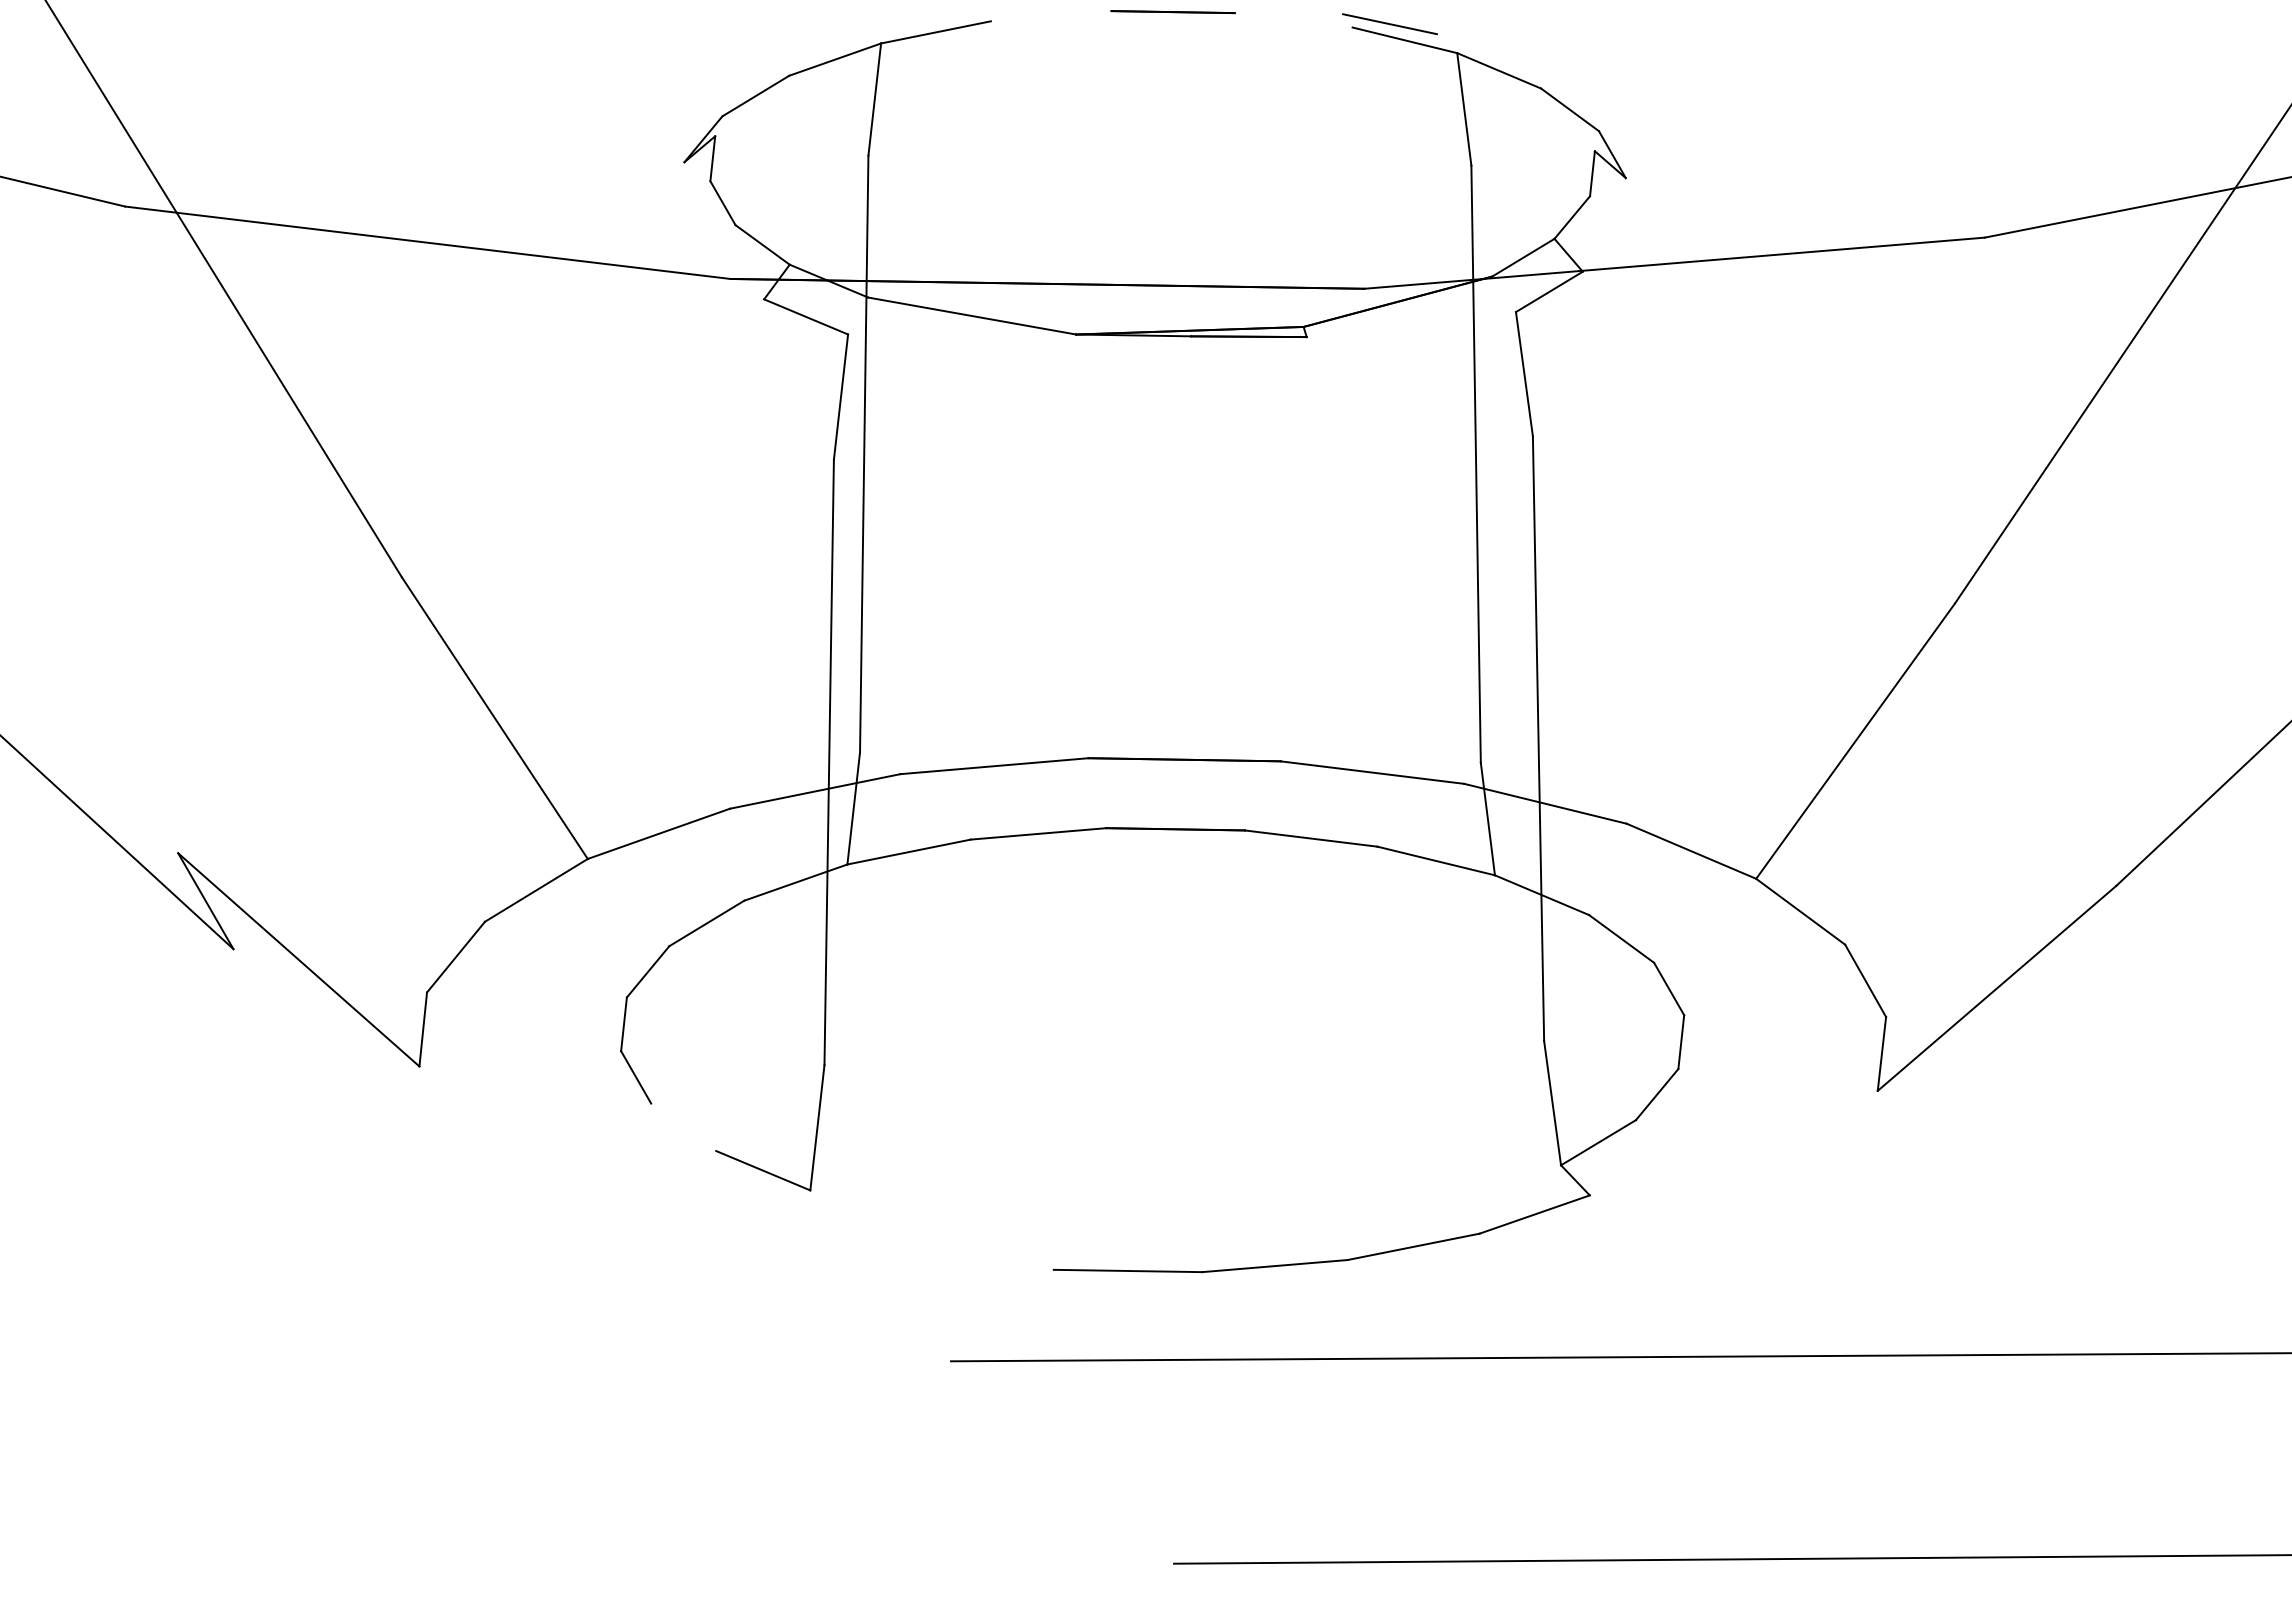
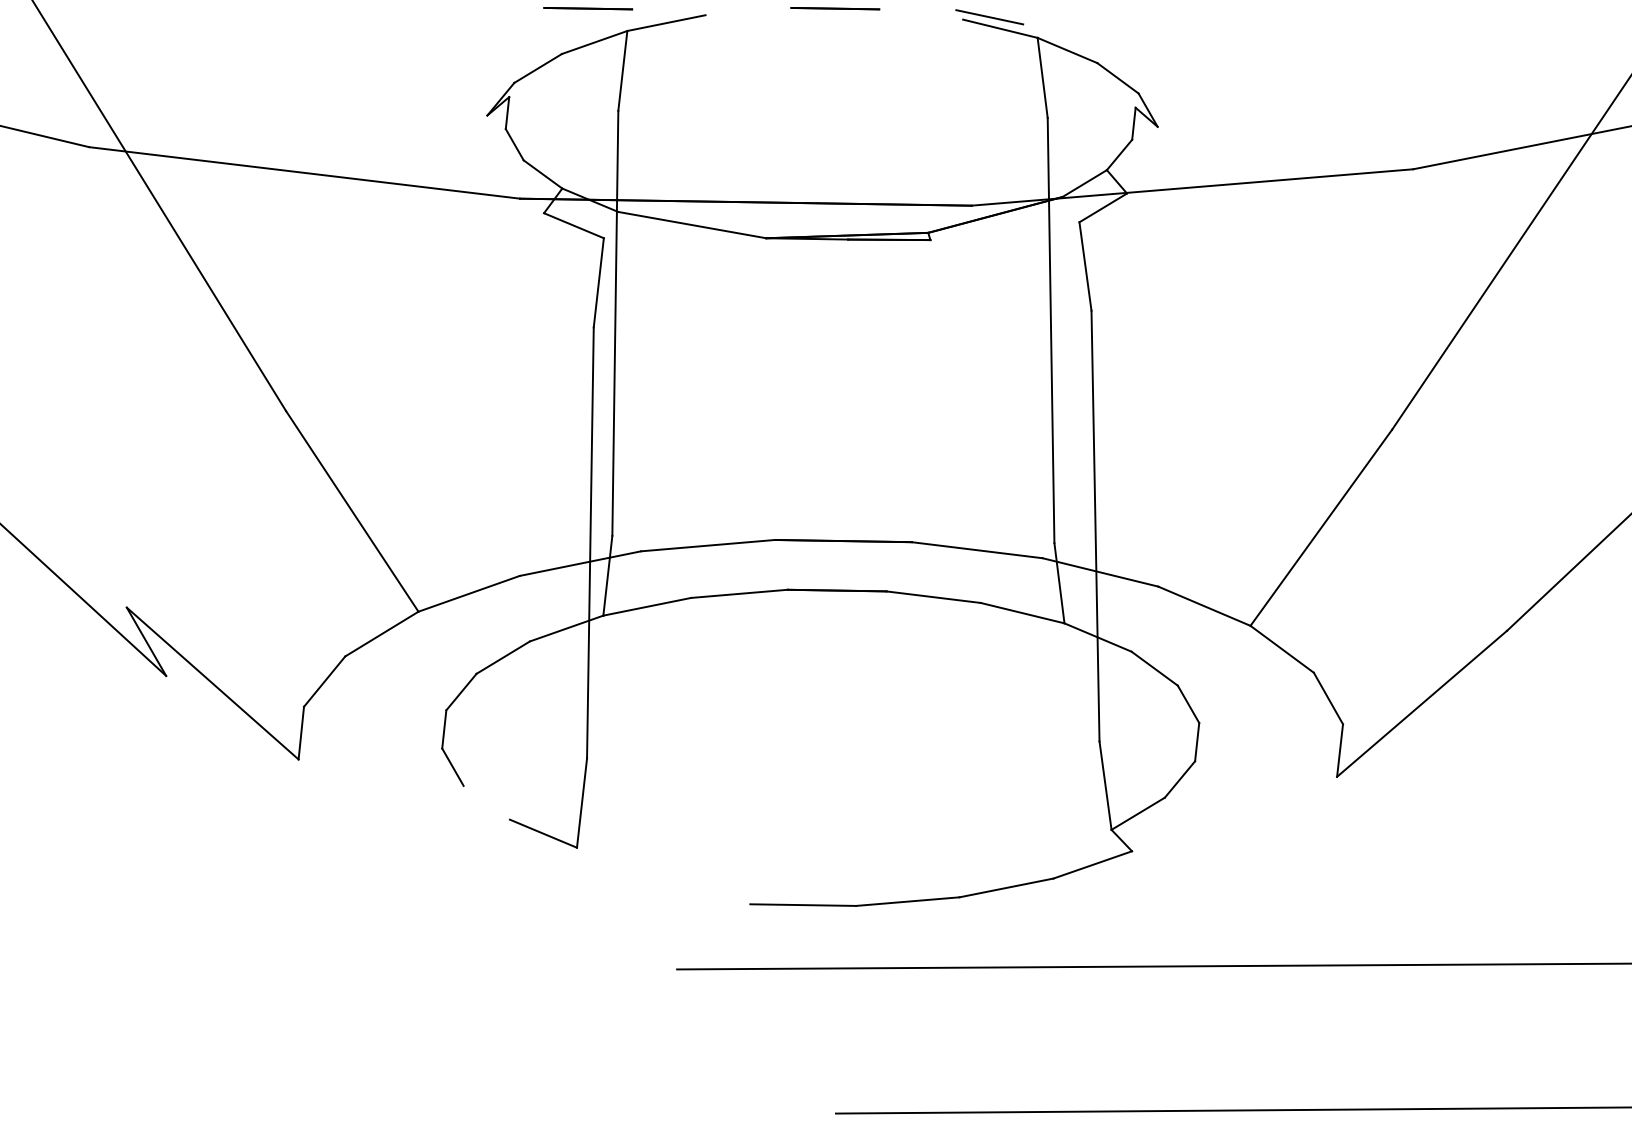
line: (825, 12) -> (587, 8), added

